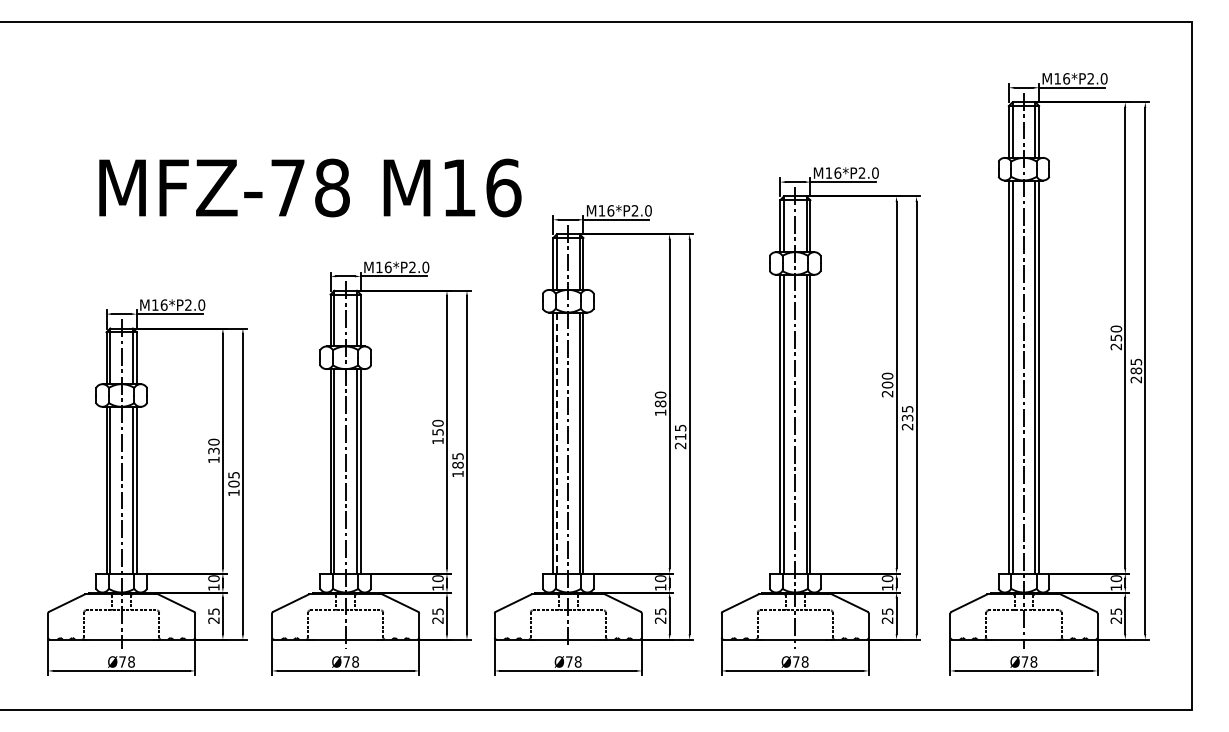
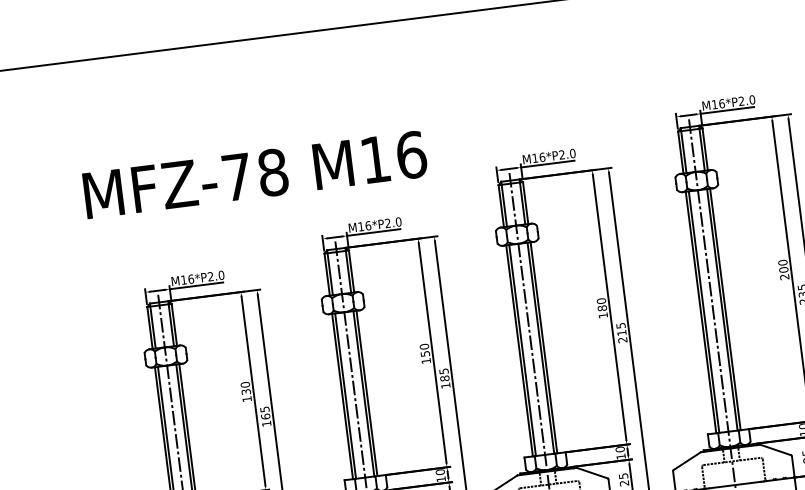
text: (310, 187) -> (255, 174), moved
line: (557, 443) -> (523, 350), dashed -> solid
text: (233, 483) -> (265, 416), 105 -> 165

